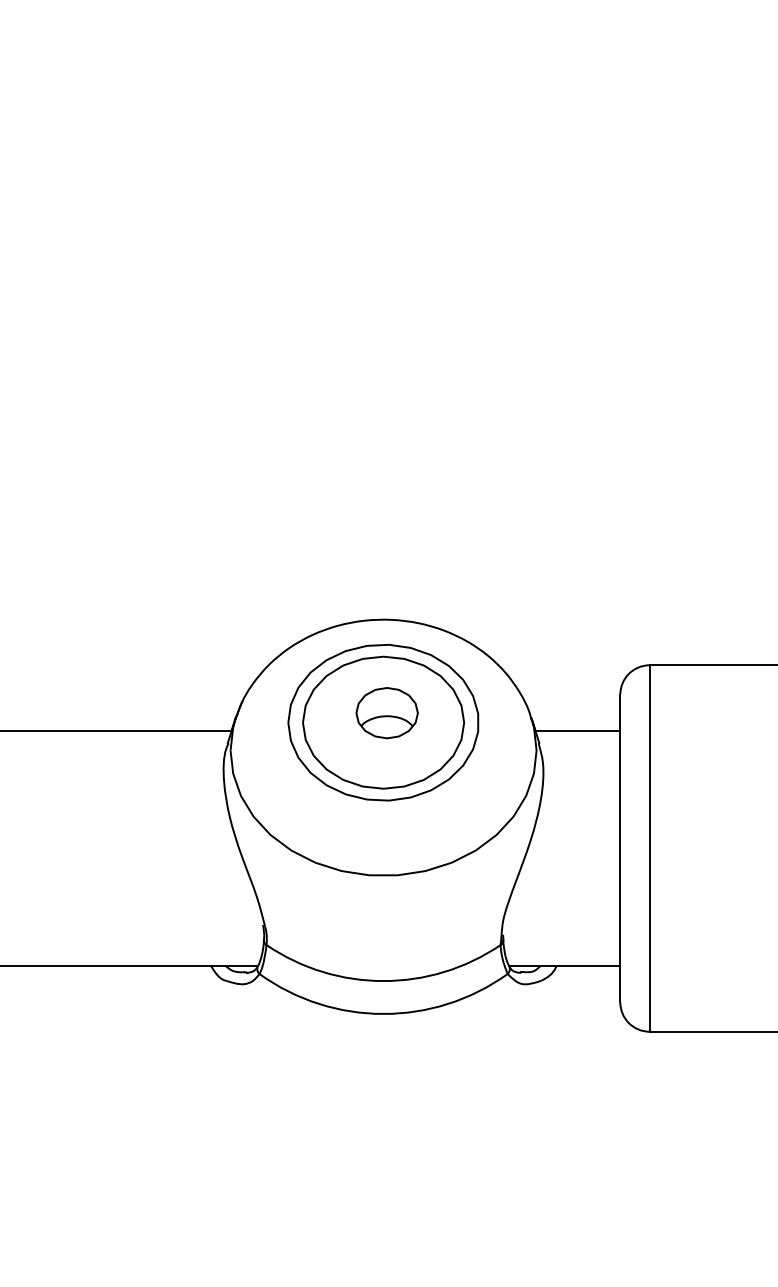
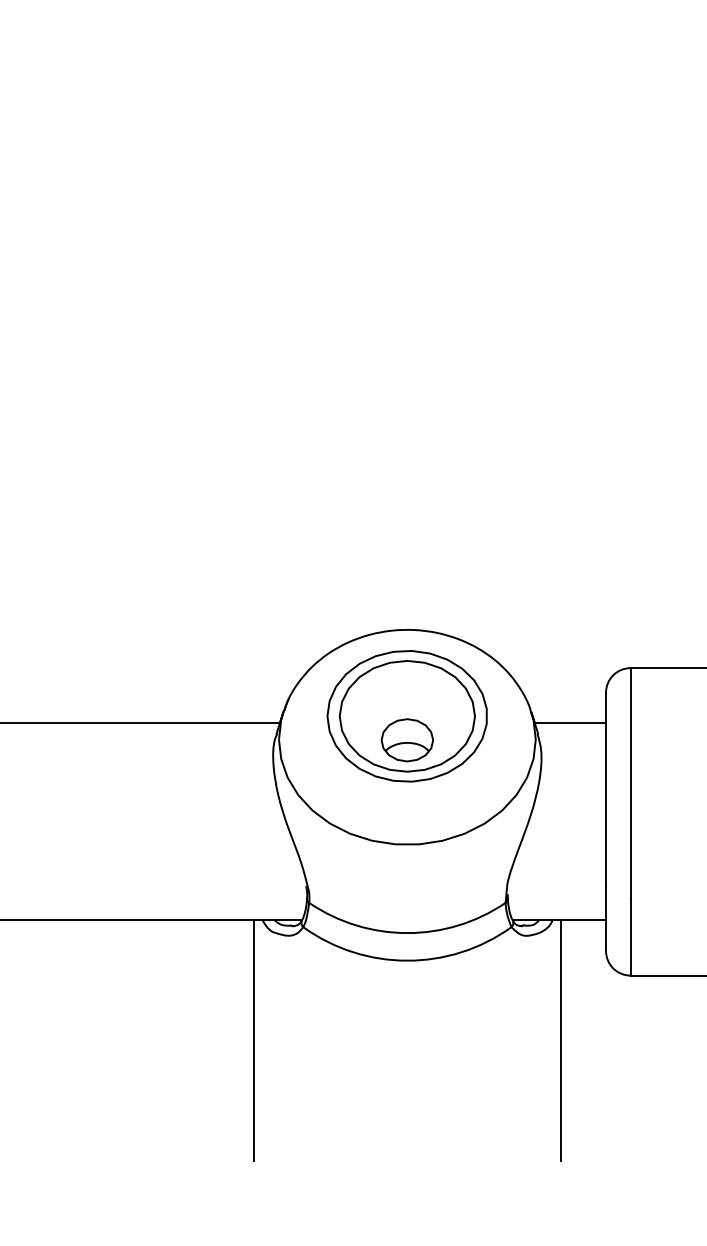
part: (387, 713) -> (407, 740), moved
line: (200, 1109) -> (253, 1040), added
line: (567, 1109) -> (561, 1040), added

